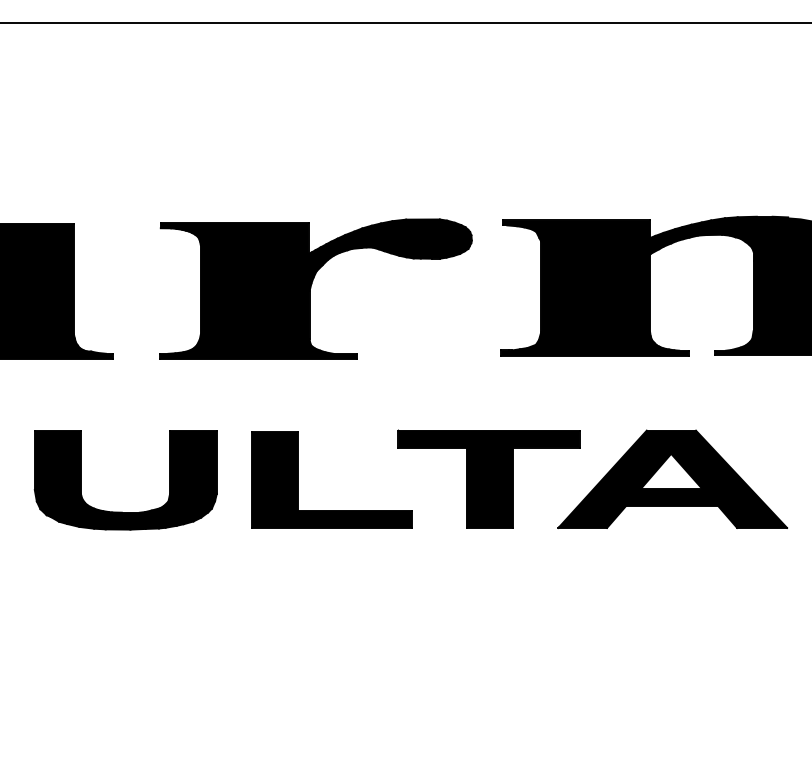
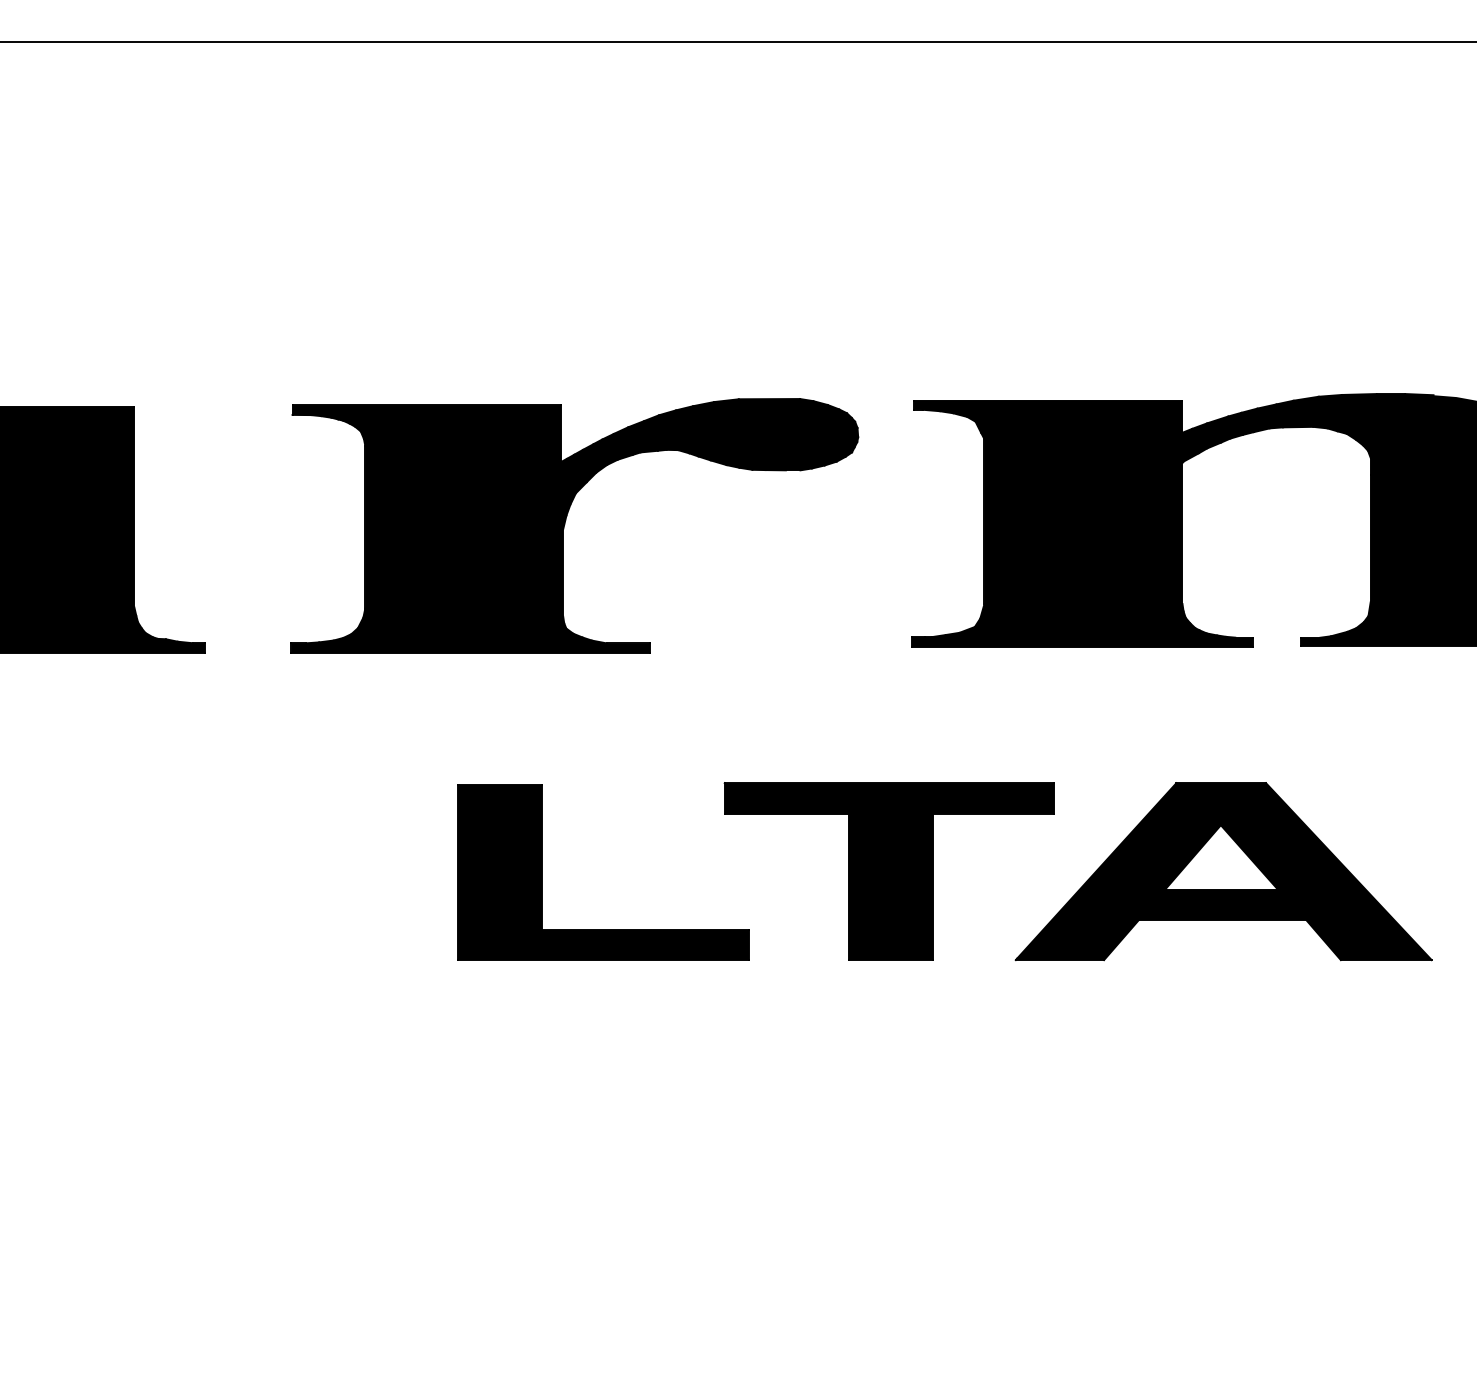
part: (122, 511) -> (222, 930), removed

